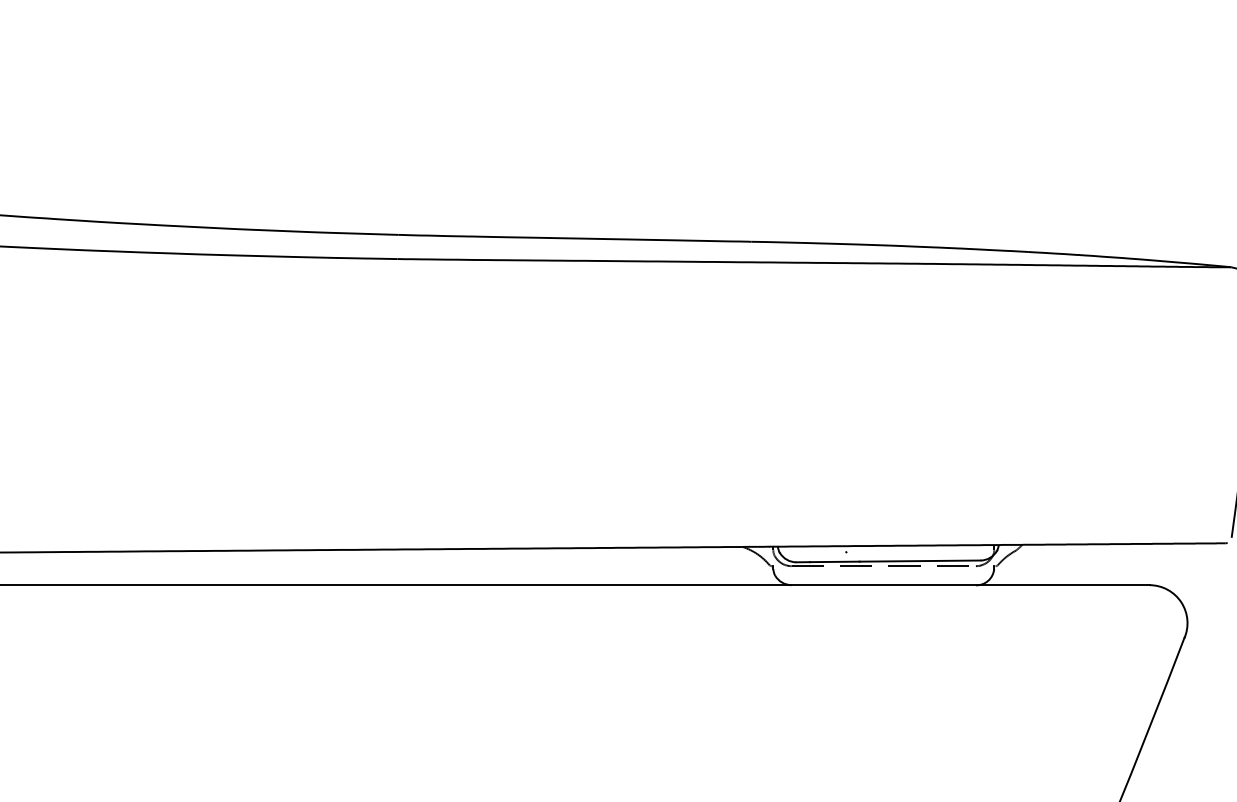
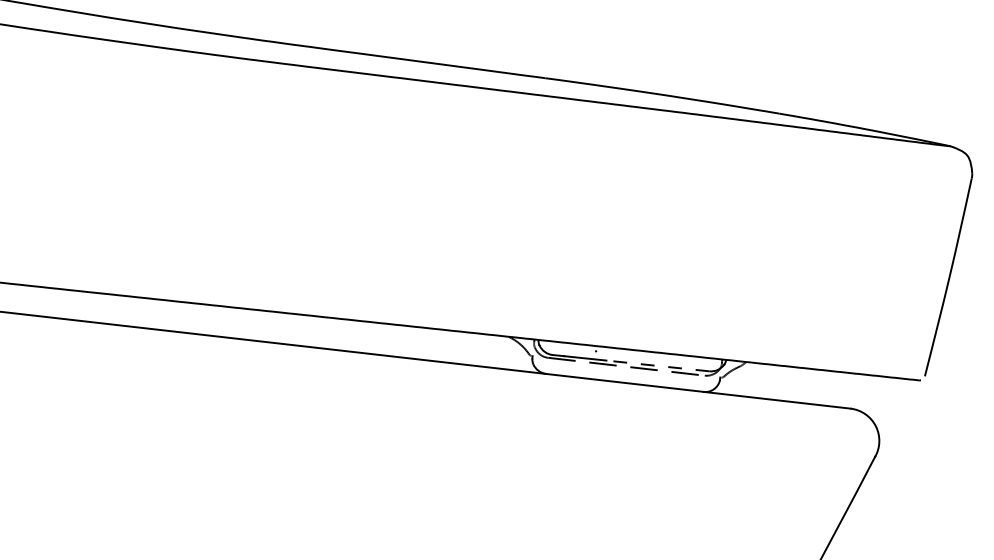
line: (919, 561) -> (657, 366), solid -> dashed

